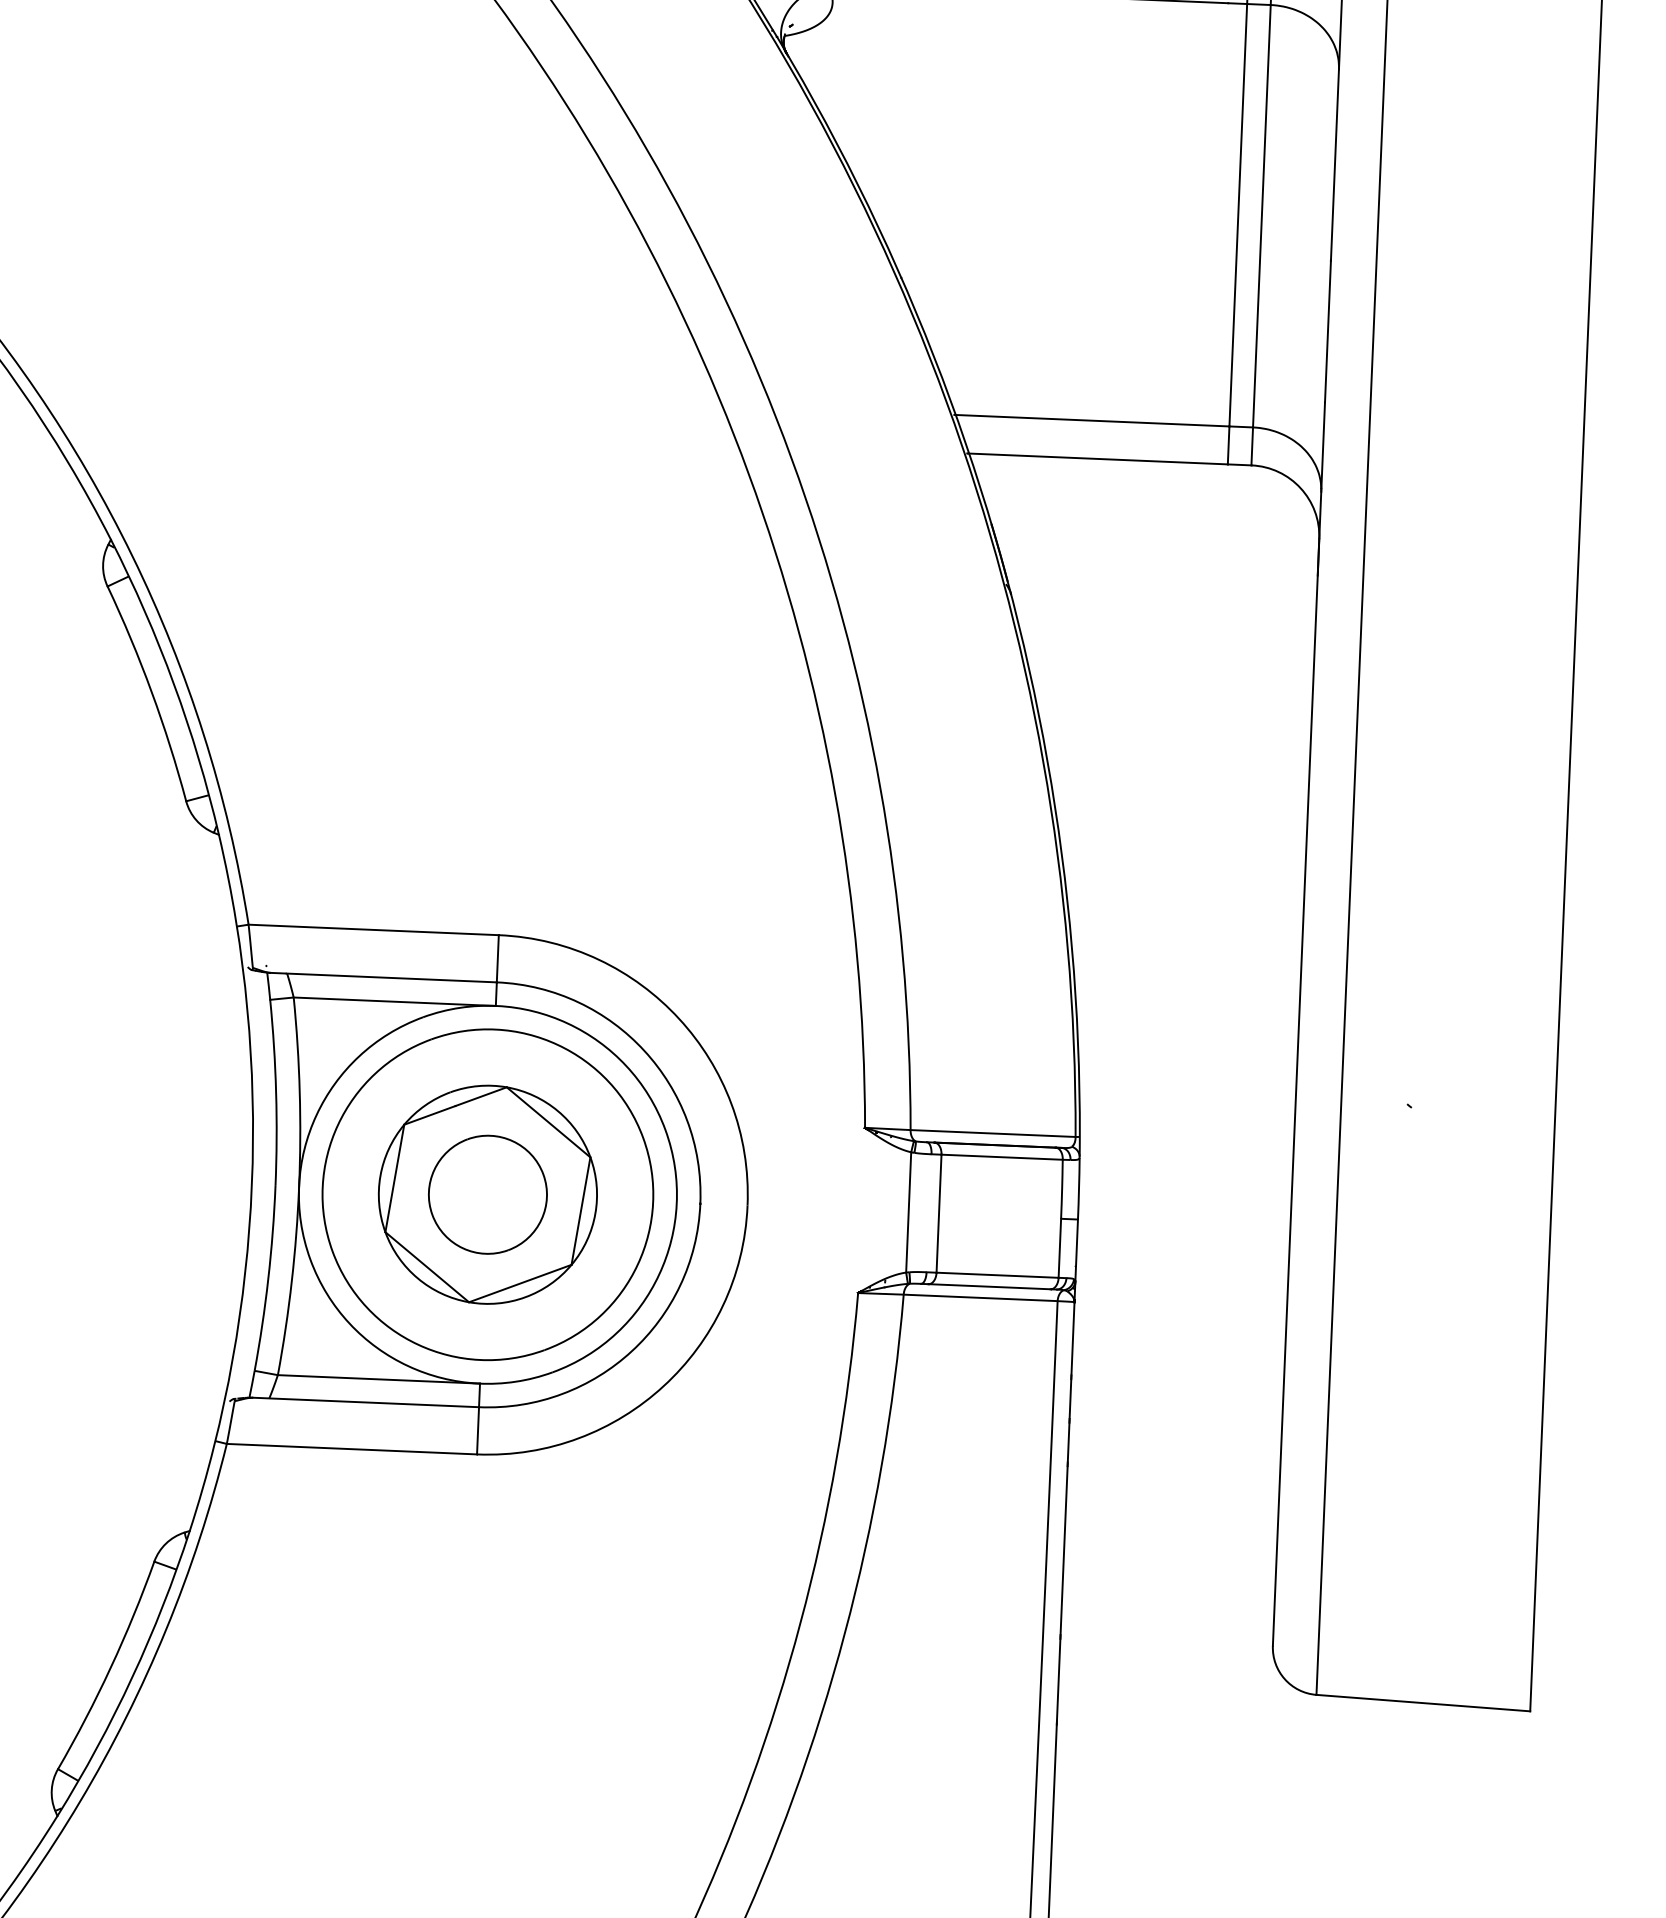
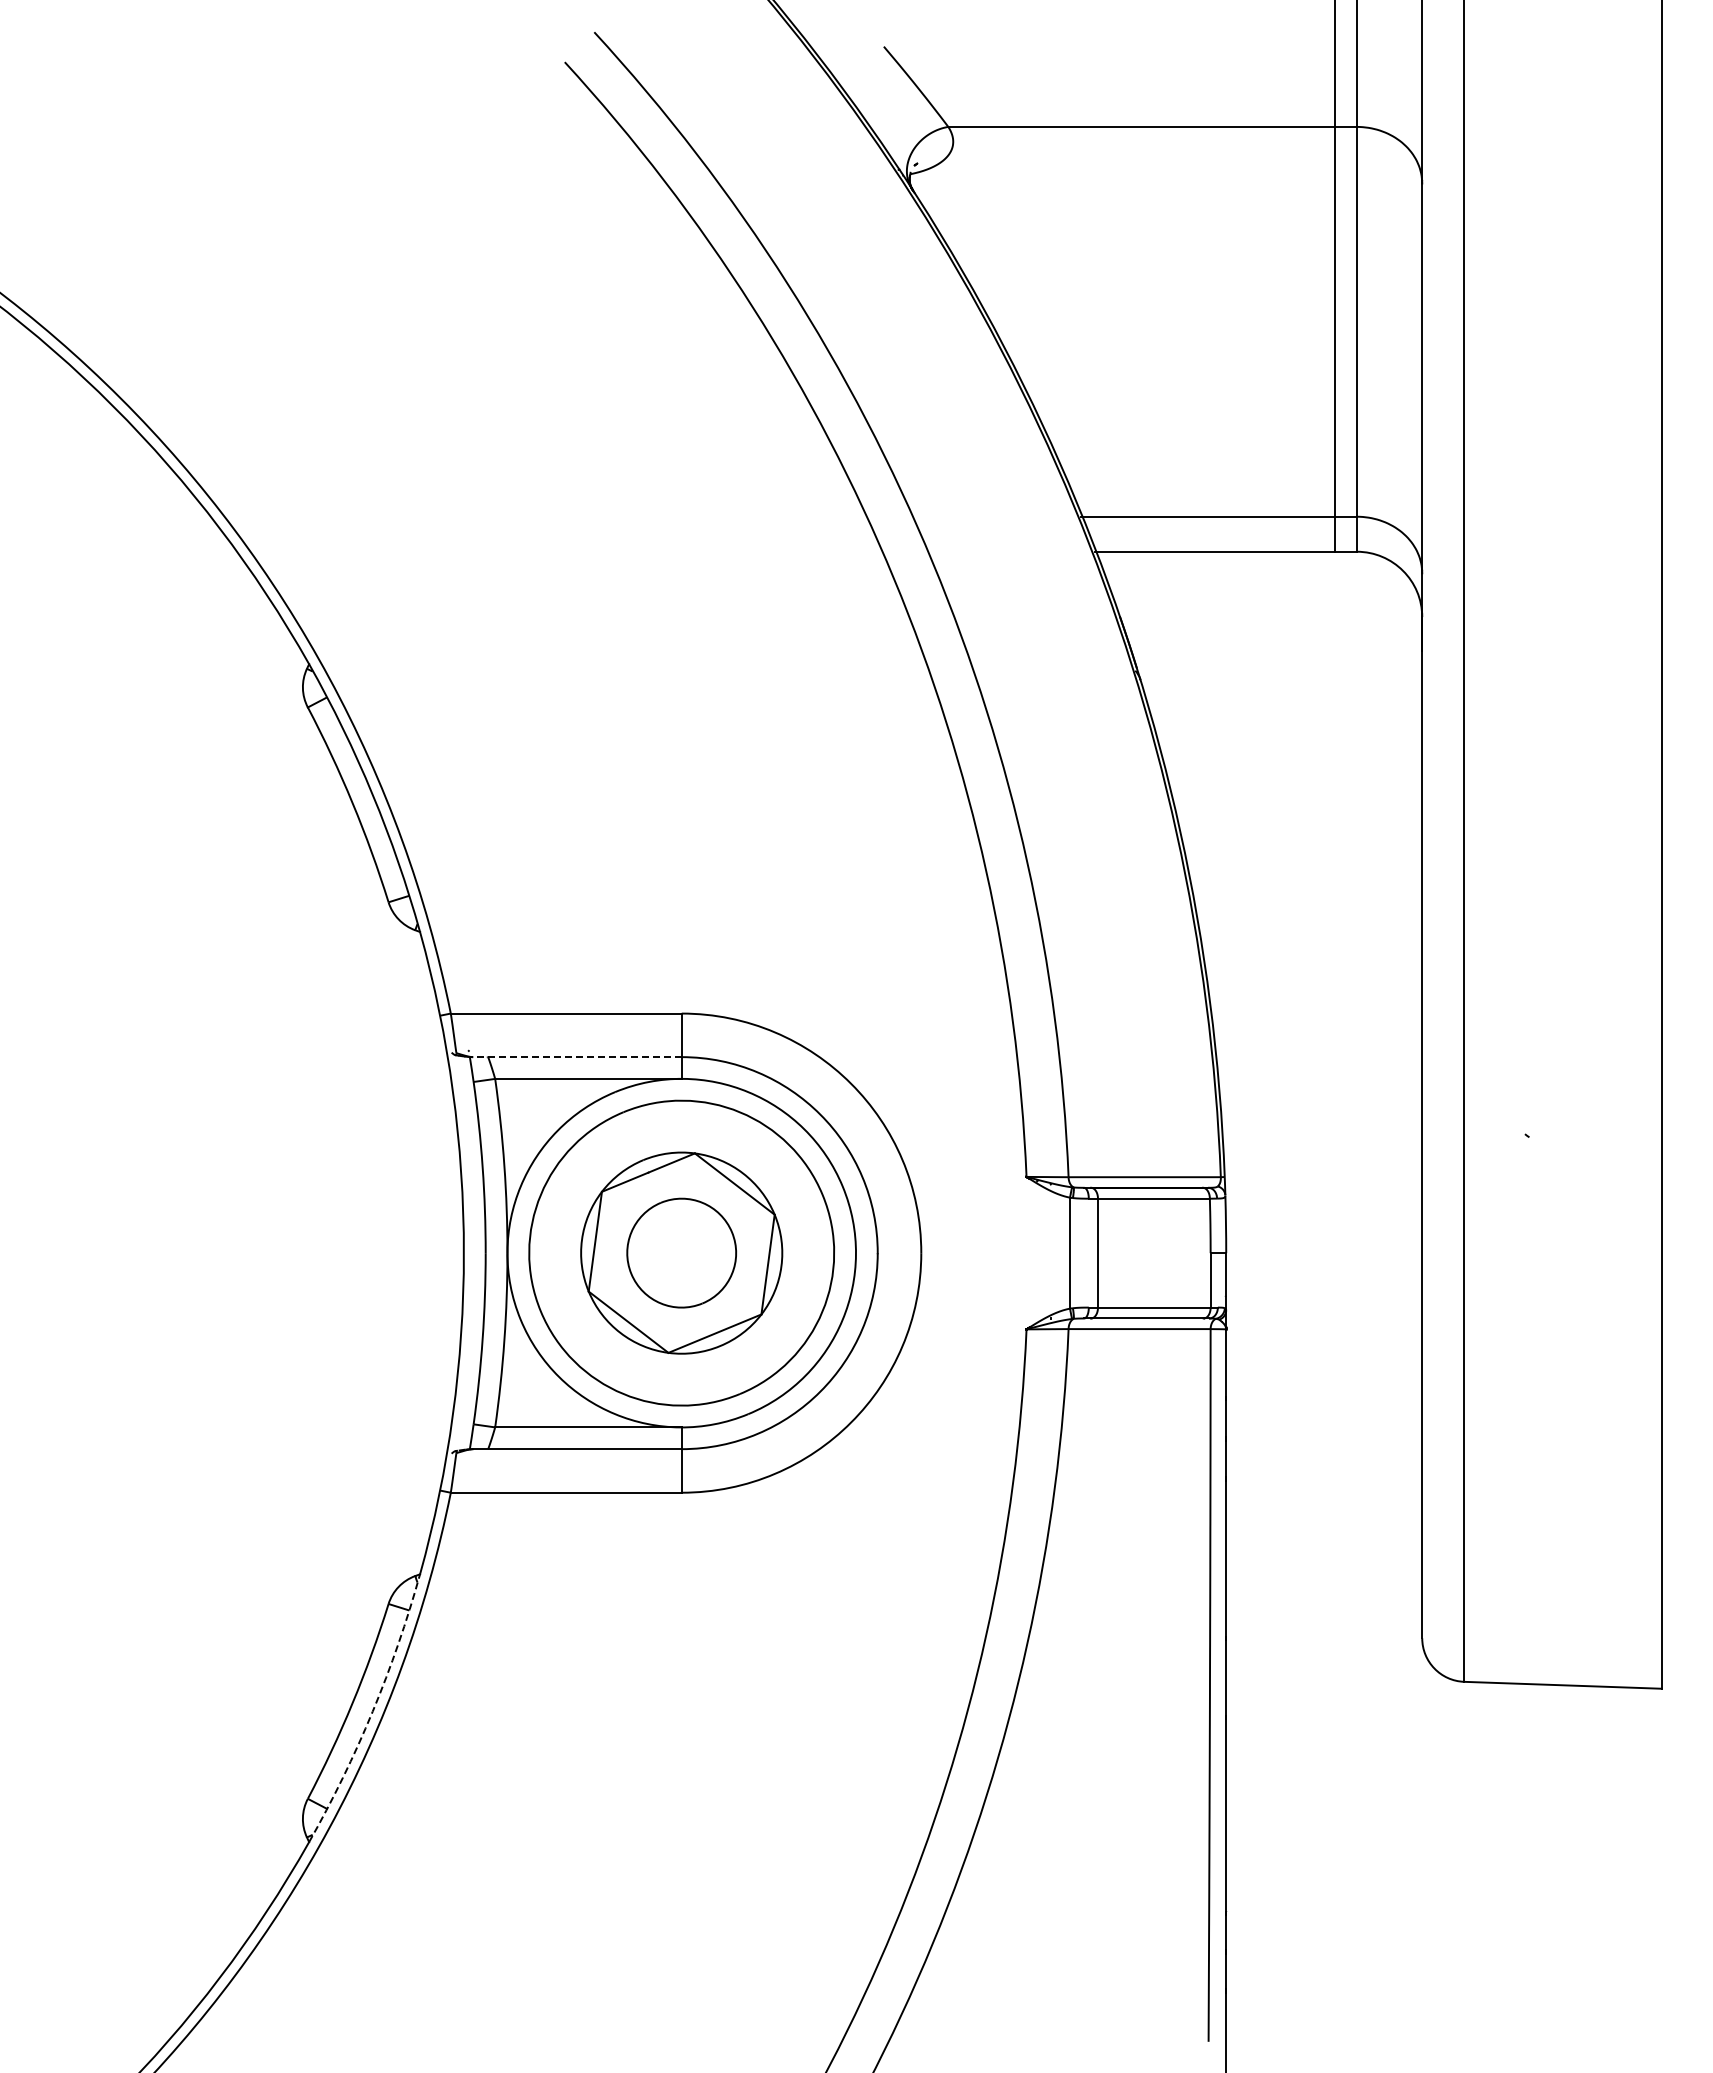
line: (382, 977) -> (576, 1057), solid -> dashed
arc: (132, 1677) -> (372, 1711), solid -> dashed

